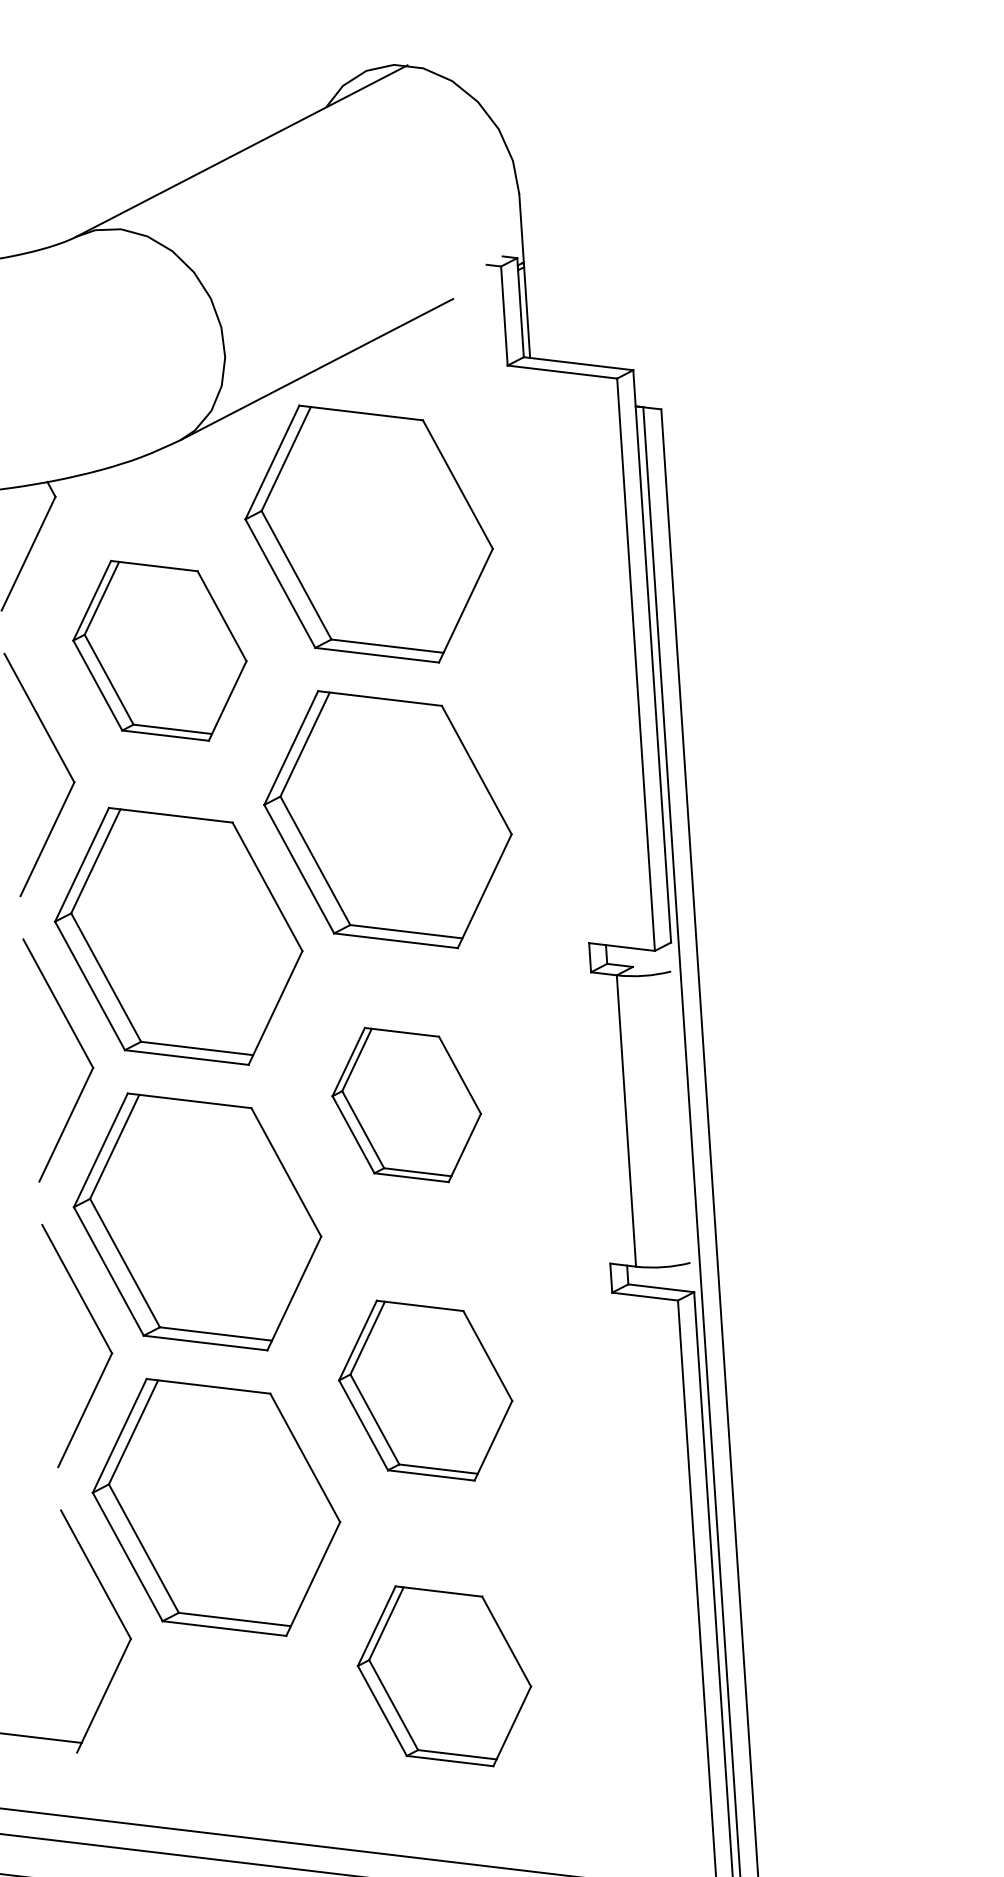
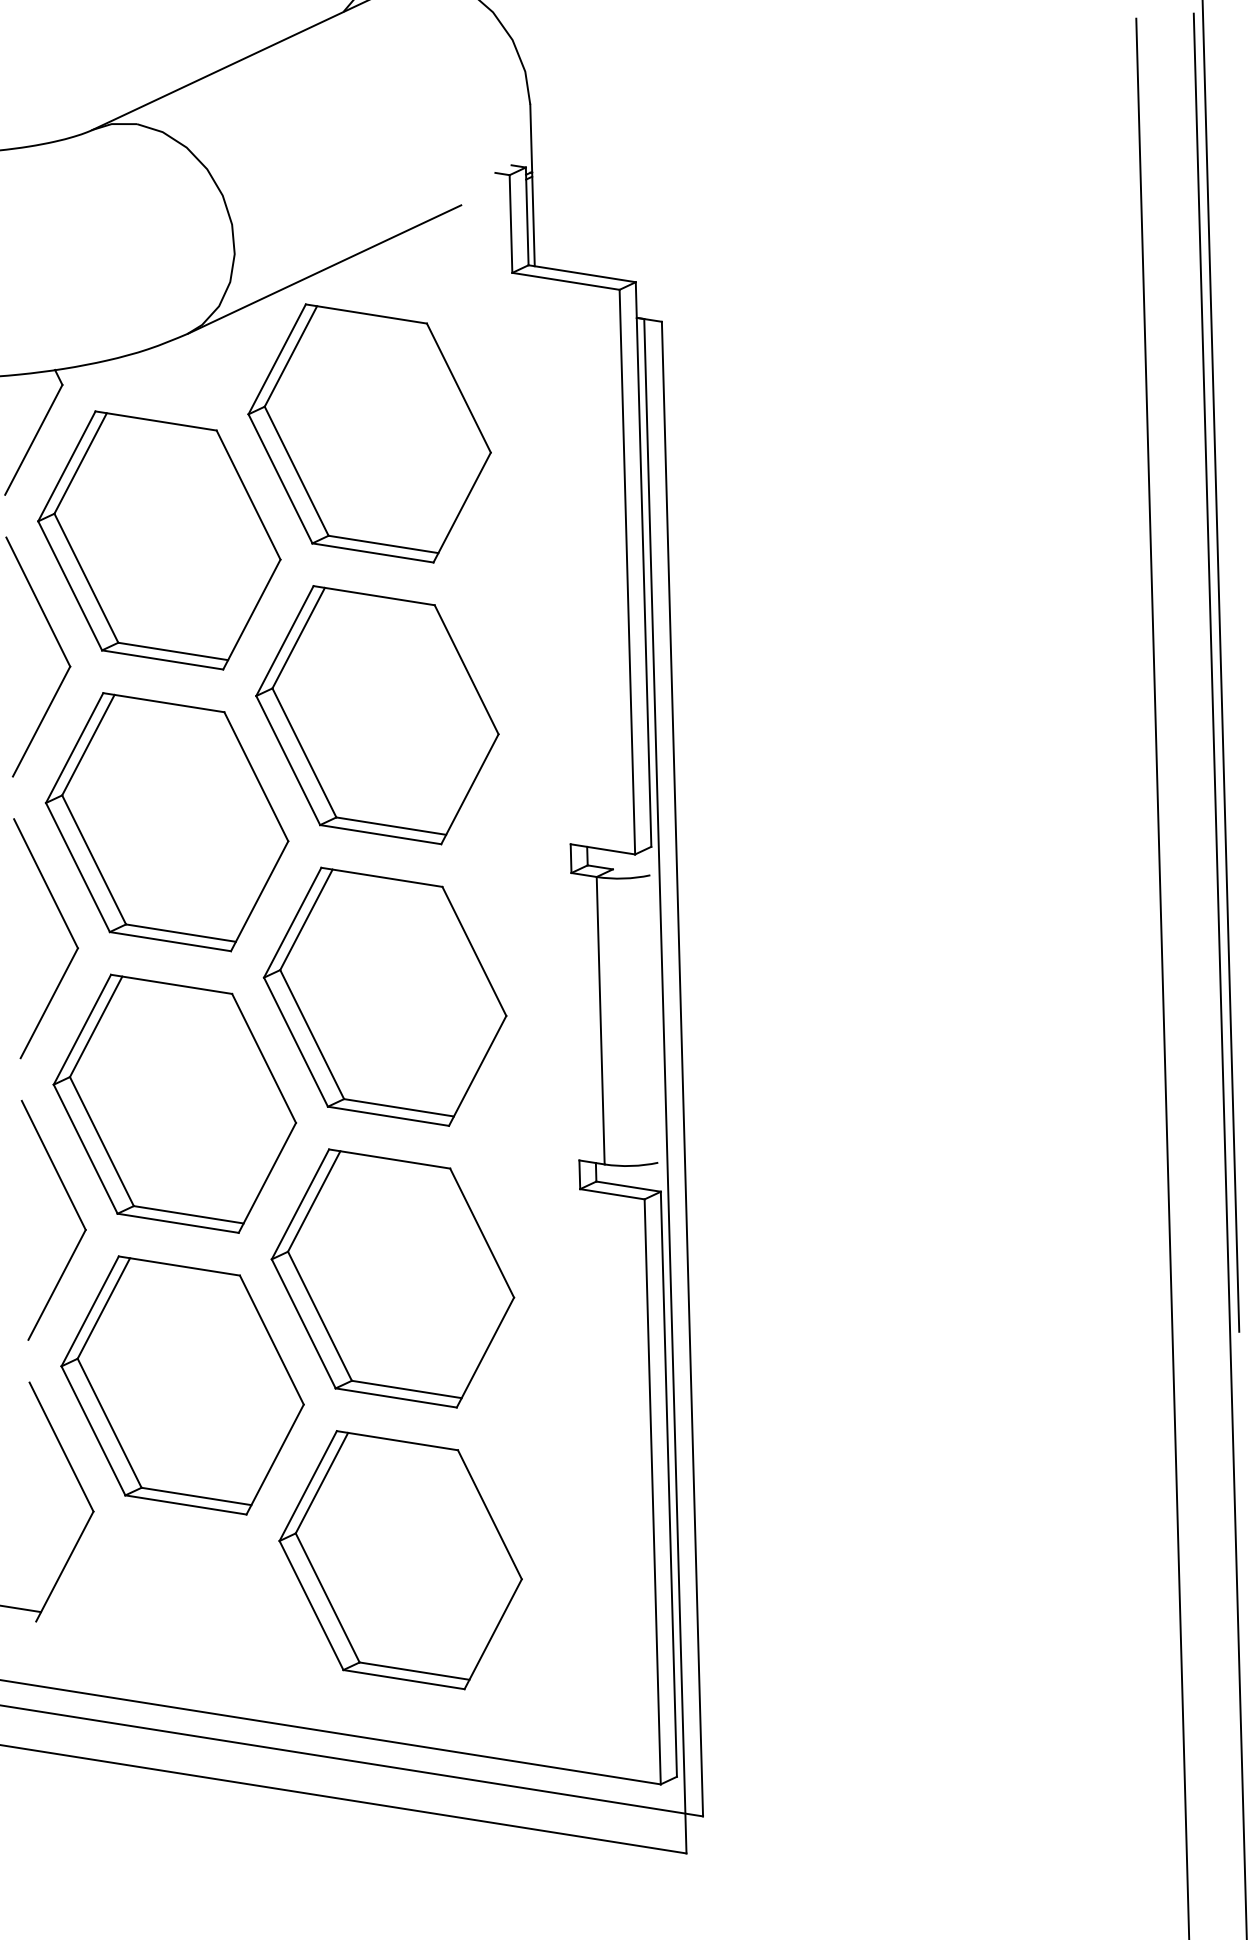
part: (160, 650) -> (159, 540), size x1.43
part: (406, 1104) -> (384, 996), size x1.67
part: (425, 1390) -> (392, 1278), size x1.43
part: (444, 1676) -> (400, 1560), size x1.43

